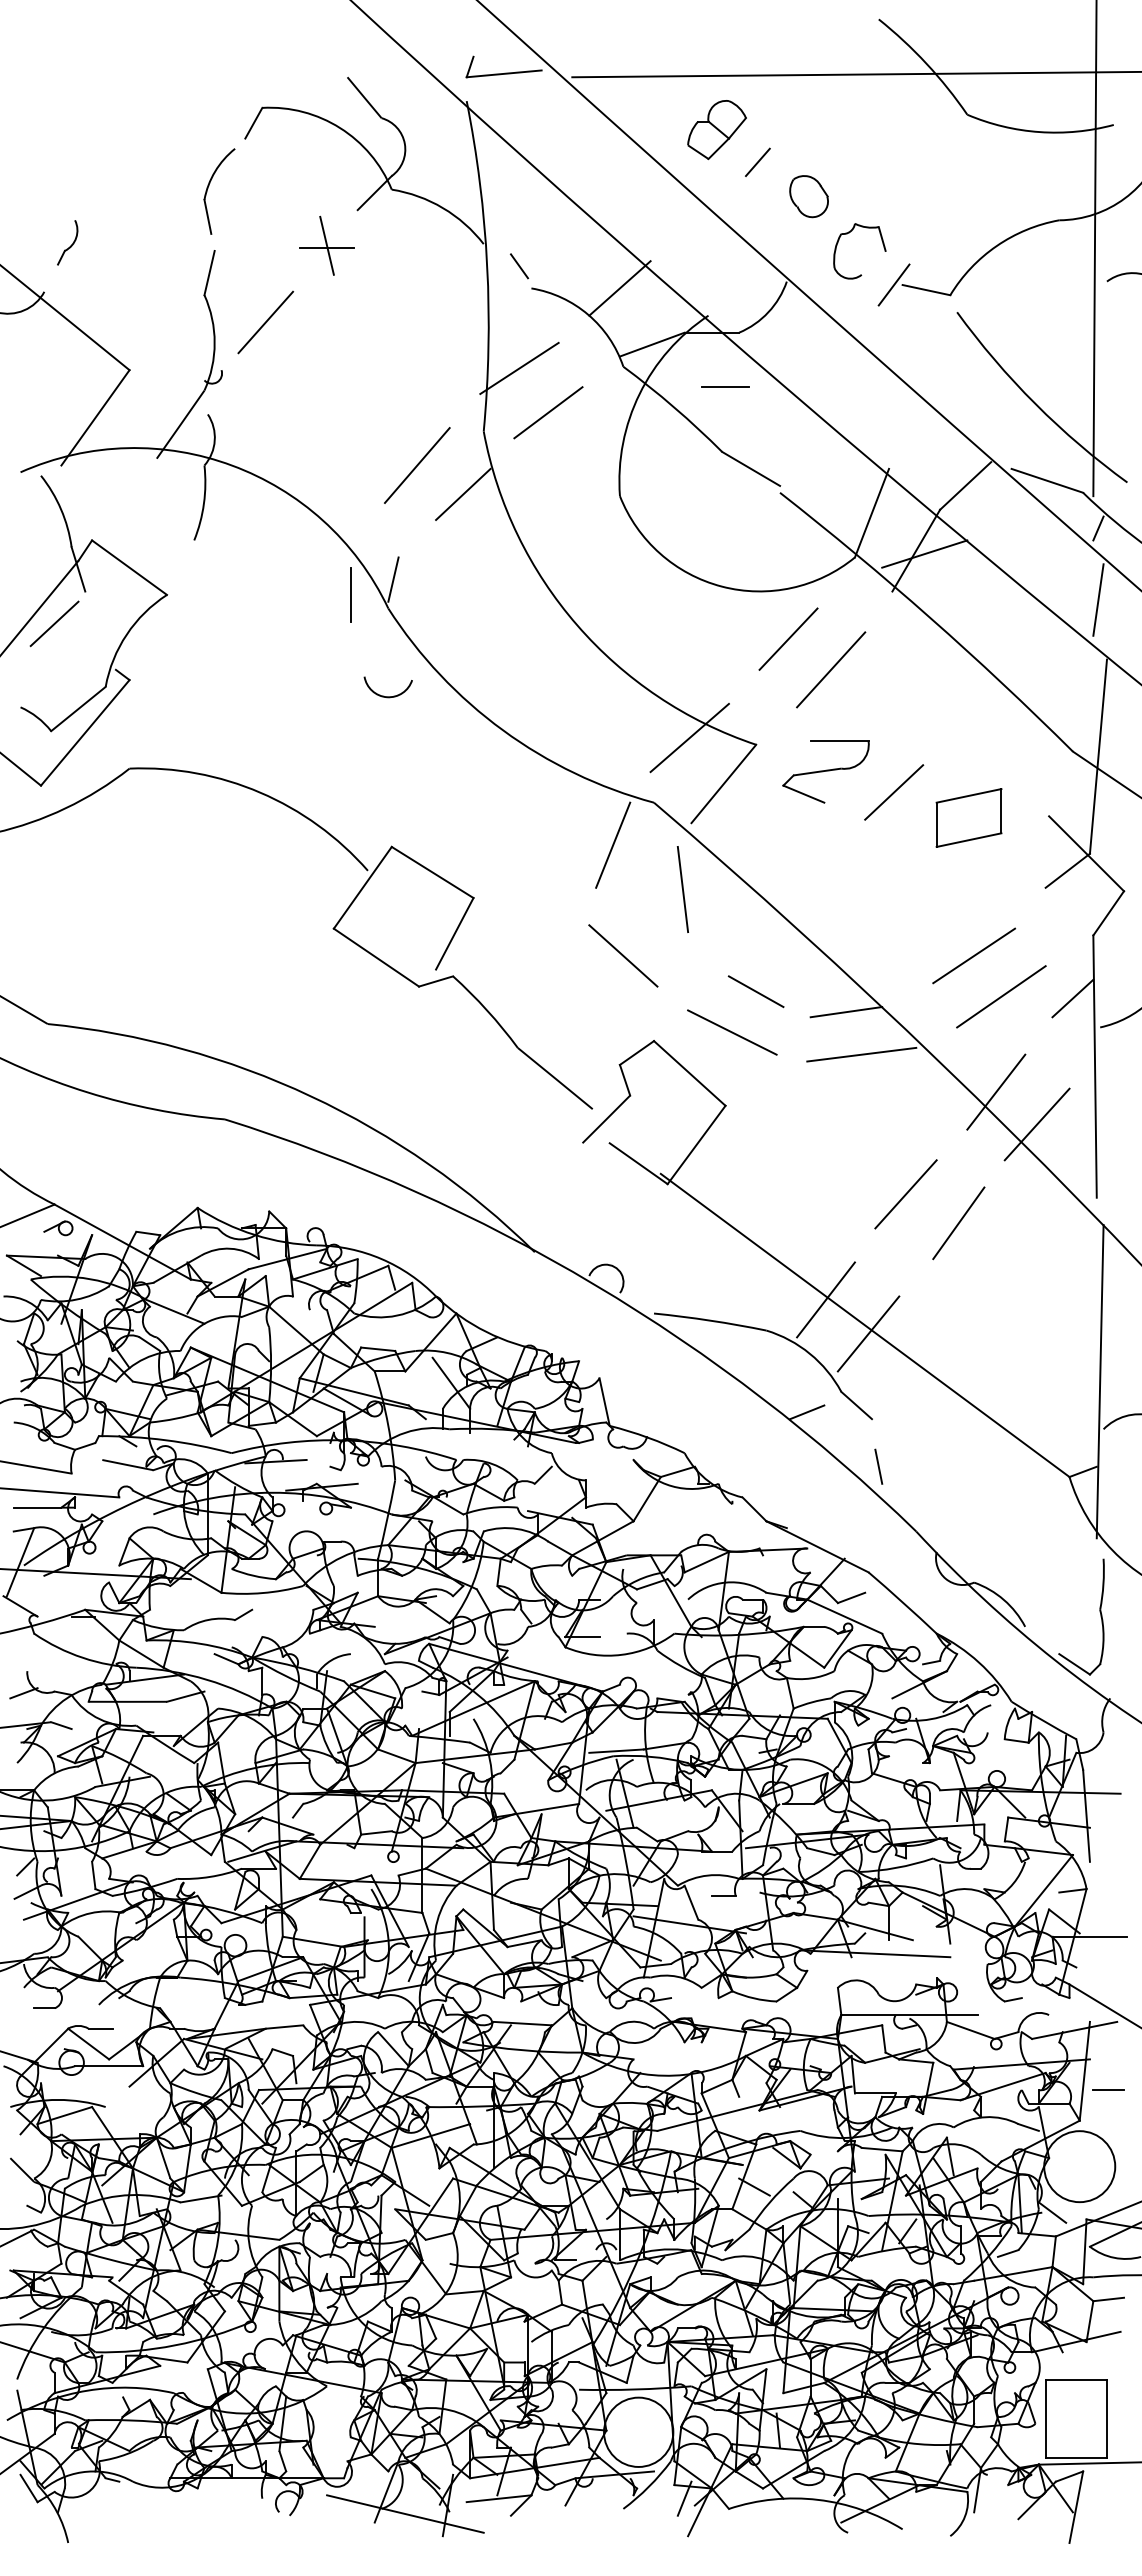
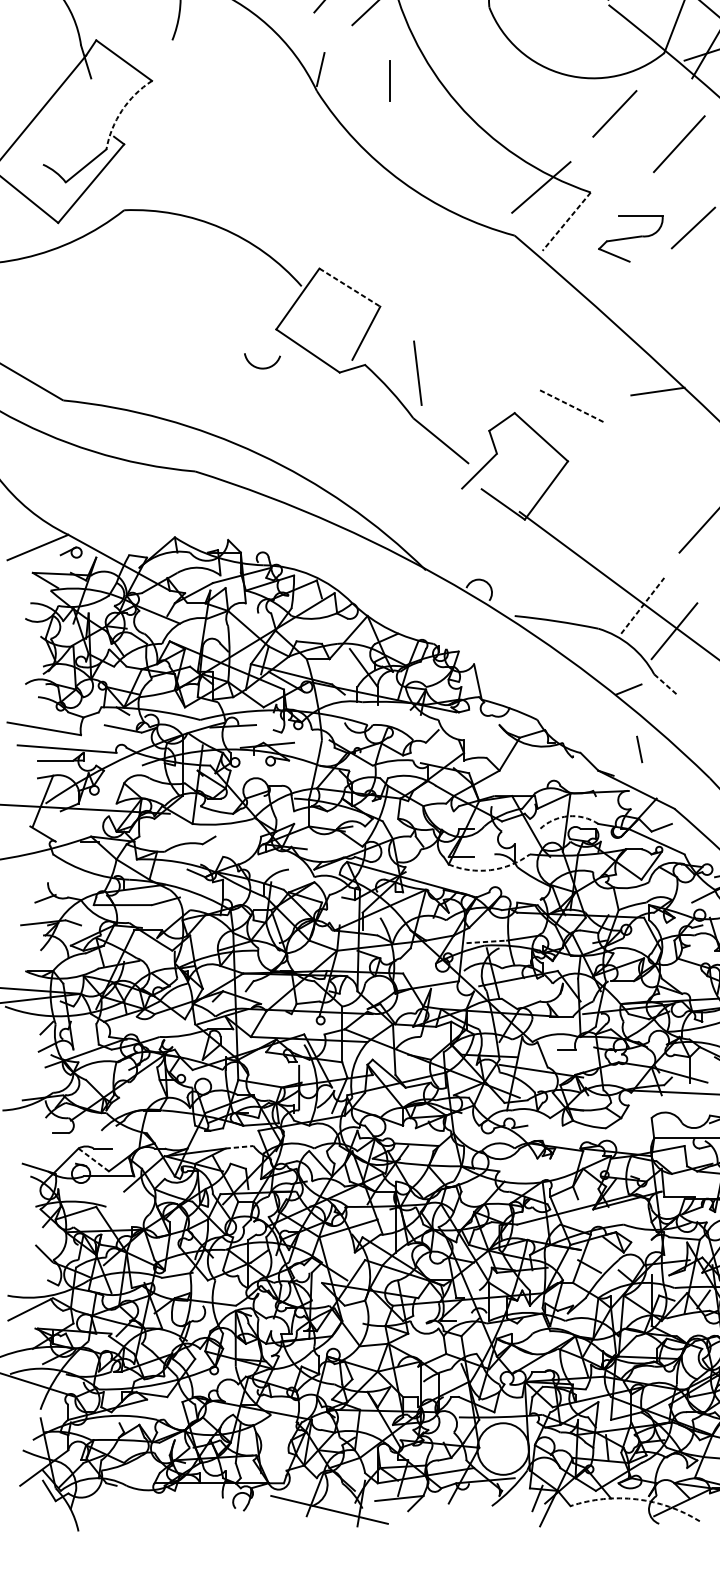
line: (350, 594) -> (389, 80), moved
line: (54, 623) -> (68, 102), removed
arc: (126, 634) -> (121, 110), solid -> dashed
line: (831, 669) -> (679, 143), moved
arc: (383, 695) -> (258, 367), moved
part: (825, 771) -> (630, 238), moved
line: (723, 783) -> (566, 221), solid -> dashed
line: (613, 844) -> (484, 266), removed
line: (433, 872) -> (350, 287), solid -> dashed
line: (682, 889) -> (417, 373), moved
line: (623, 955) -> (491, 349), removed
line: (755, 991) -> (590, 376), removed
line: (732, 1032) -> (573, 406), solid -> dashed
line: (861, 1054) -> (669, 423), removed
line: (826, 1299) -> (643, 605), solid -> dashed
line: (856, 1405) -> (665, 684), solid -> dashed
line: (878, 1466) -> (639, 749), moved
arc: (726, 1582) -> (568, 816), solid -> dashed
arc: (621, 1654) -> (490, 869), solid -> dashed
line: (617, 1751) -> (487, 942), solid -> dashed
line: (284, 2027) -> (239, 1147), solid -> dashed
line: (88, 2044) -> (93, 1160), solid -> dashed
arc: (818, 2499) -> (637, 1499), solid -> dashed

